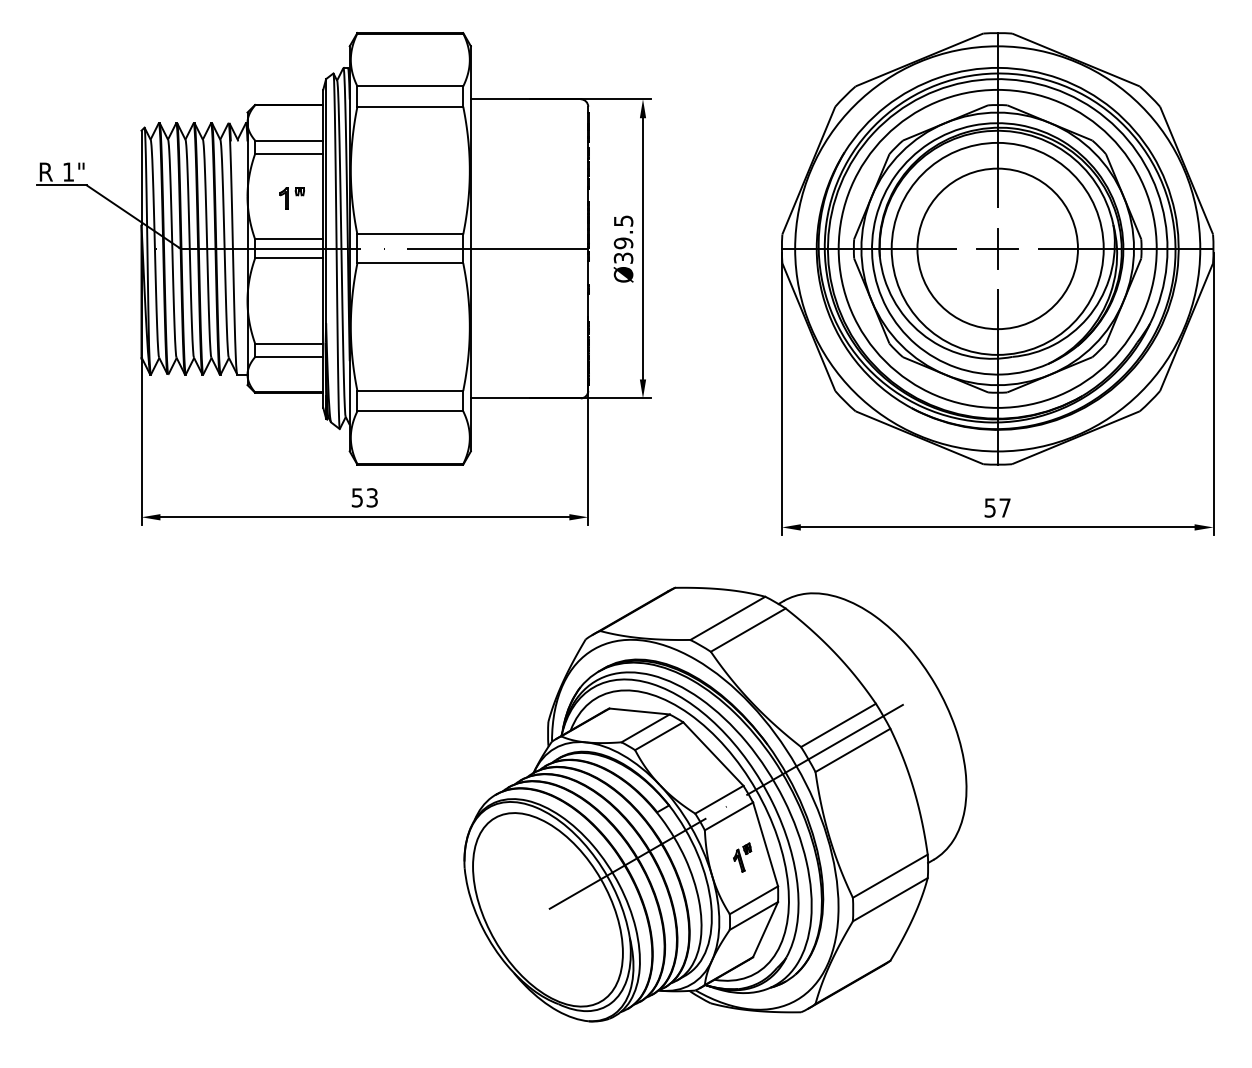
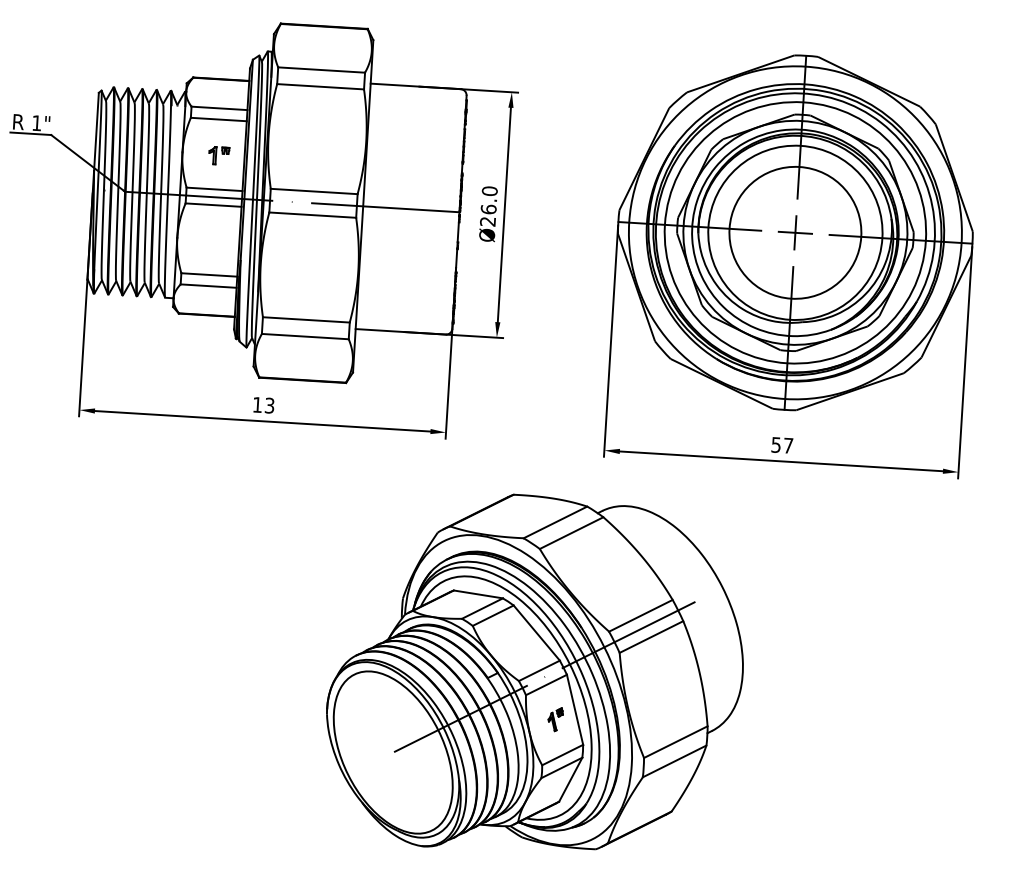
text: (623, 239) -> (488, 206), Ø39.5 -> Ø26.0
text: (356, 497) -> (256, 404), 53 -> 13

